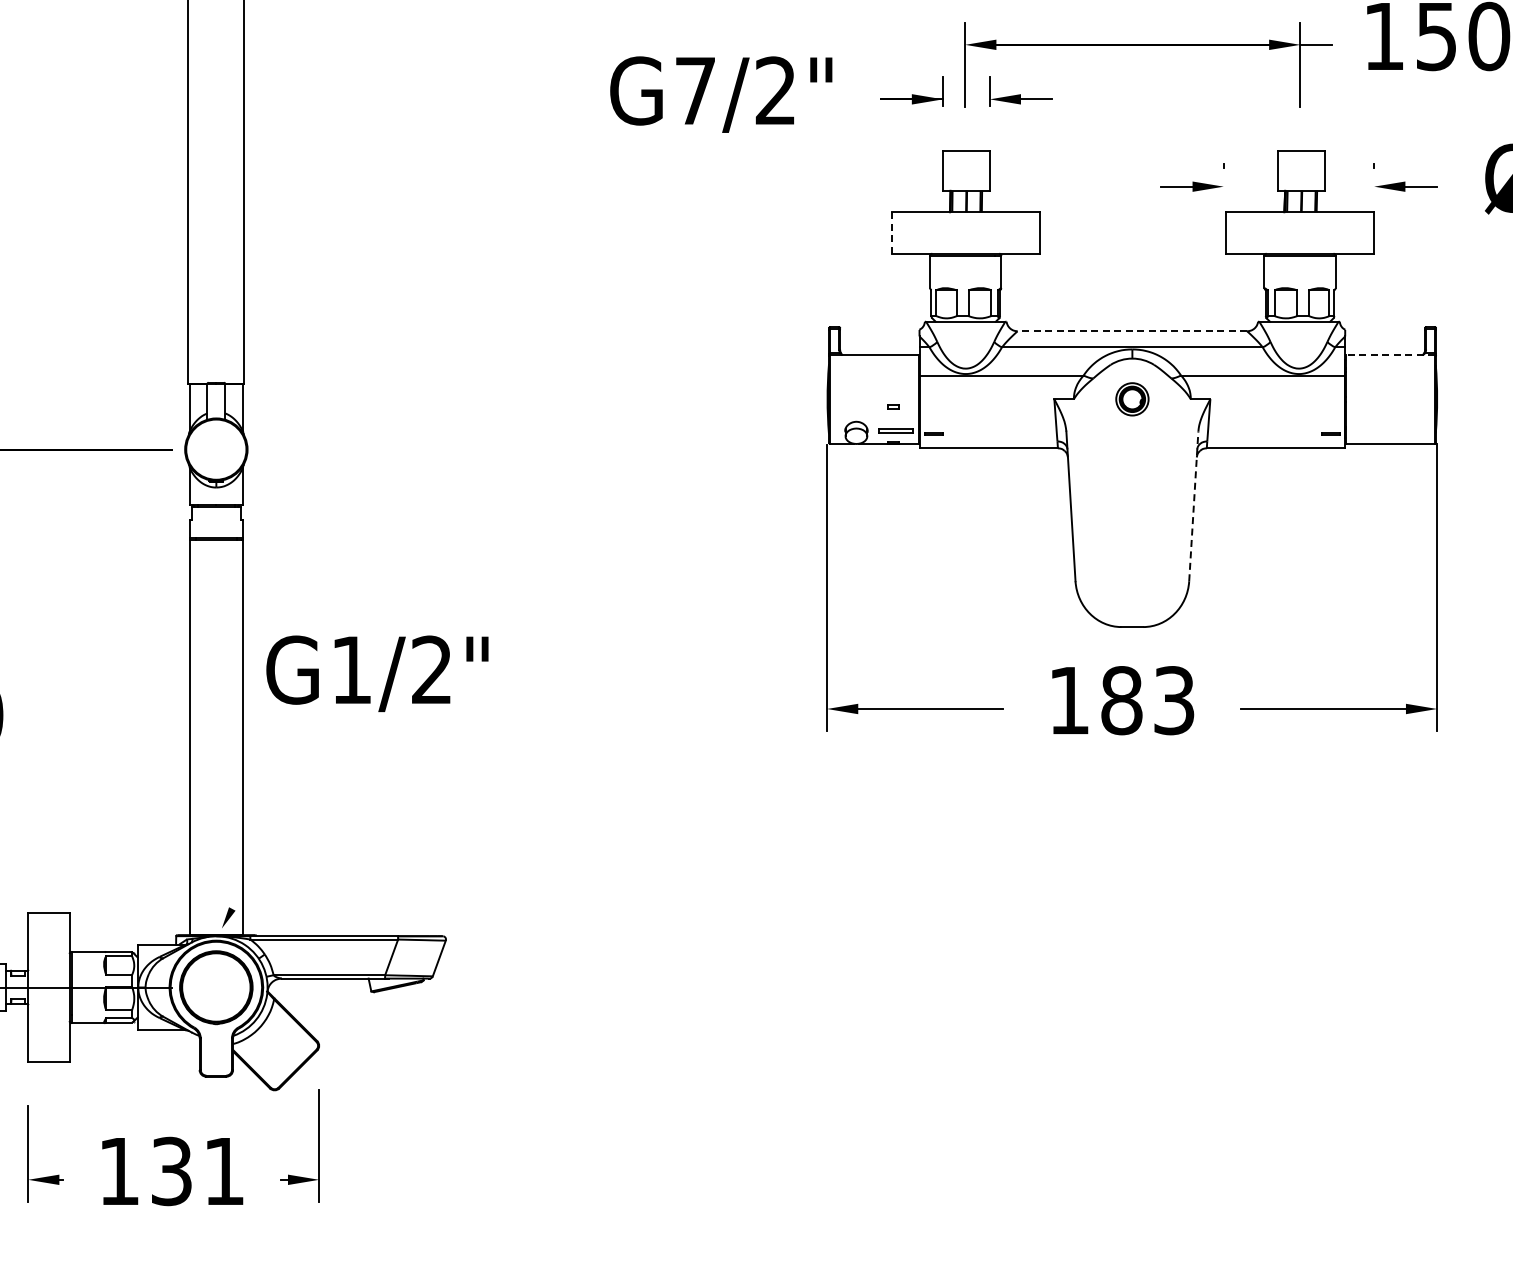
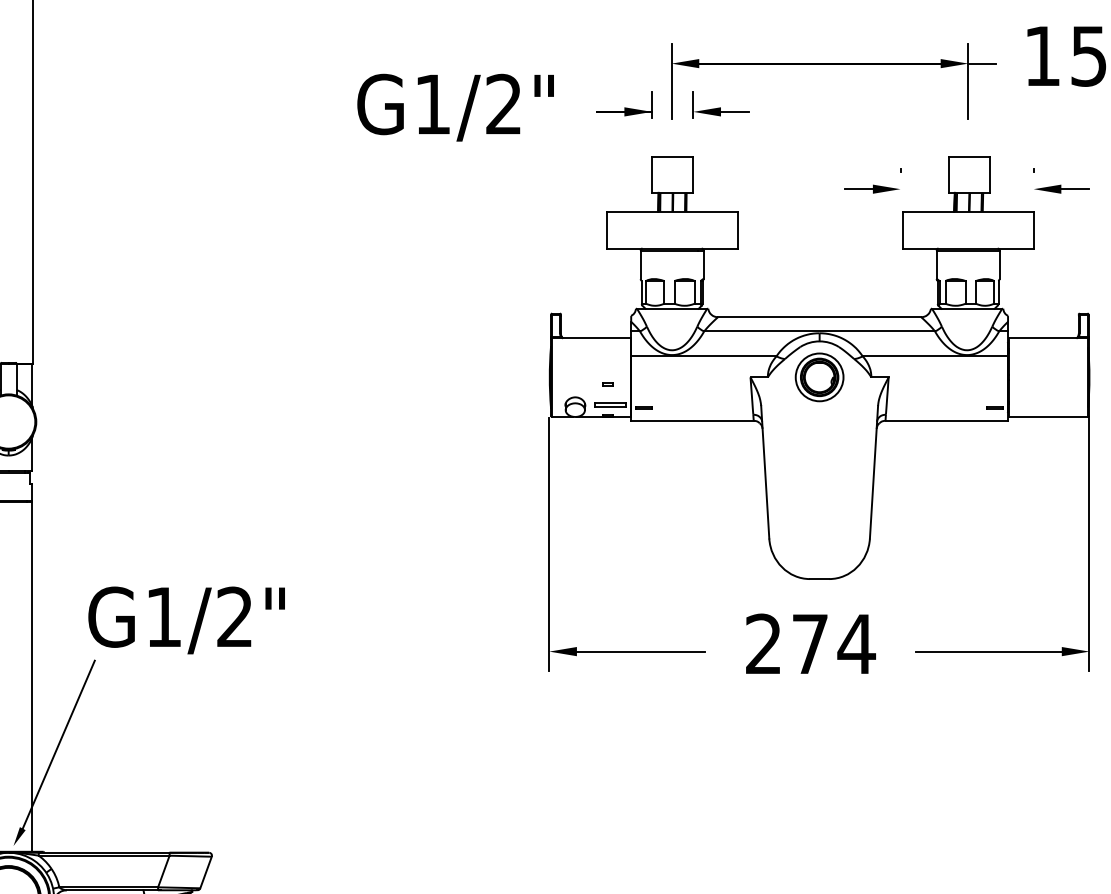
text: (695, 90) -> (432, 104), G7/2" -> G1/2"
line: (891, 233) -> (606, 230), dashed -> solid
line: (1132, 331) -> (819, 317), dashed -> solid
line: (1390, 354) -> (1048, 337), dashed -> solid
part: (1132, 399) -> (819, 377), size x1.67
line: (1193, 506) -> (873, 472), dashed -> solid
text: (377, 673) -> (186, 620), moved
text: (1122, 700) -> (810, 644), 183 -> 274
line: (272, 813) -> (58, 744), added

